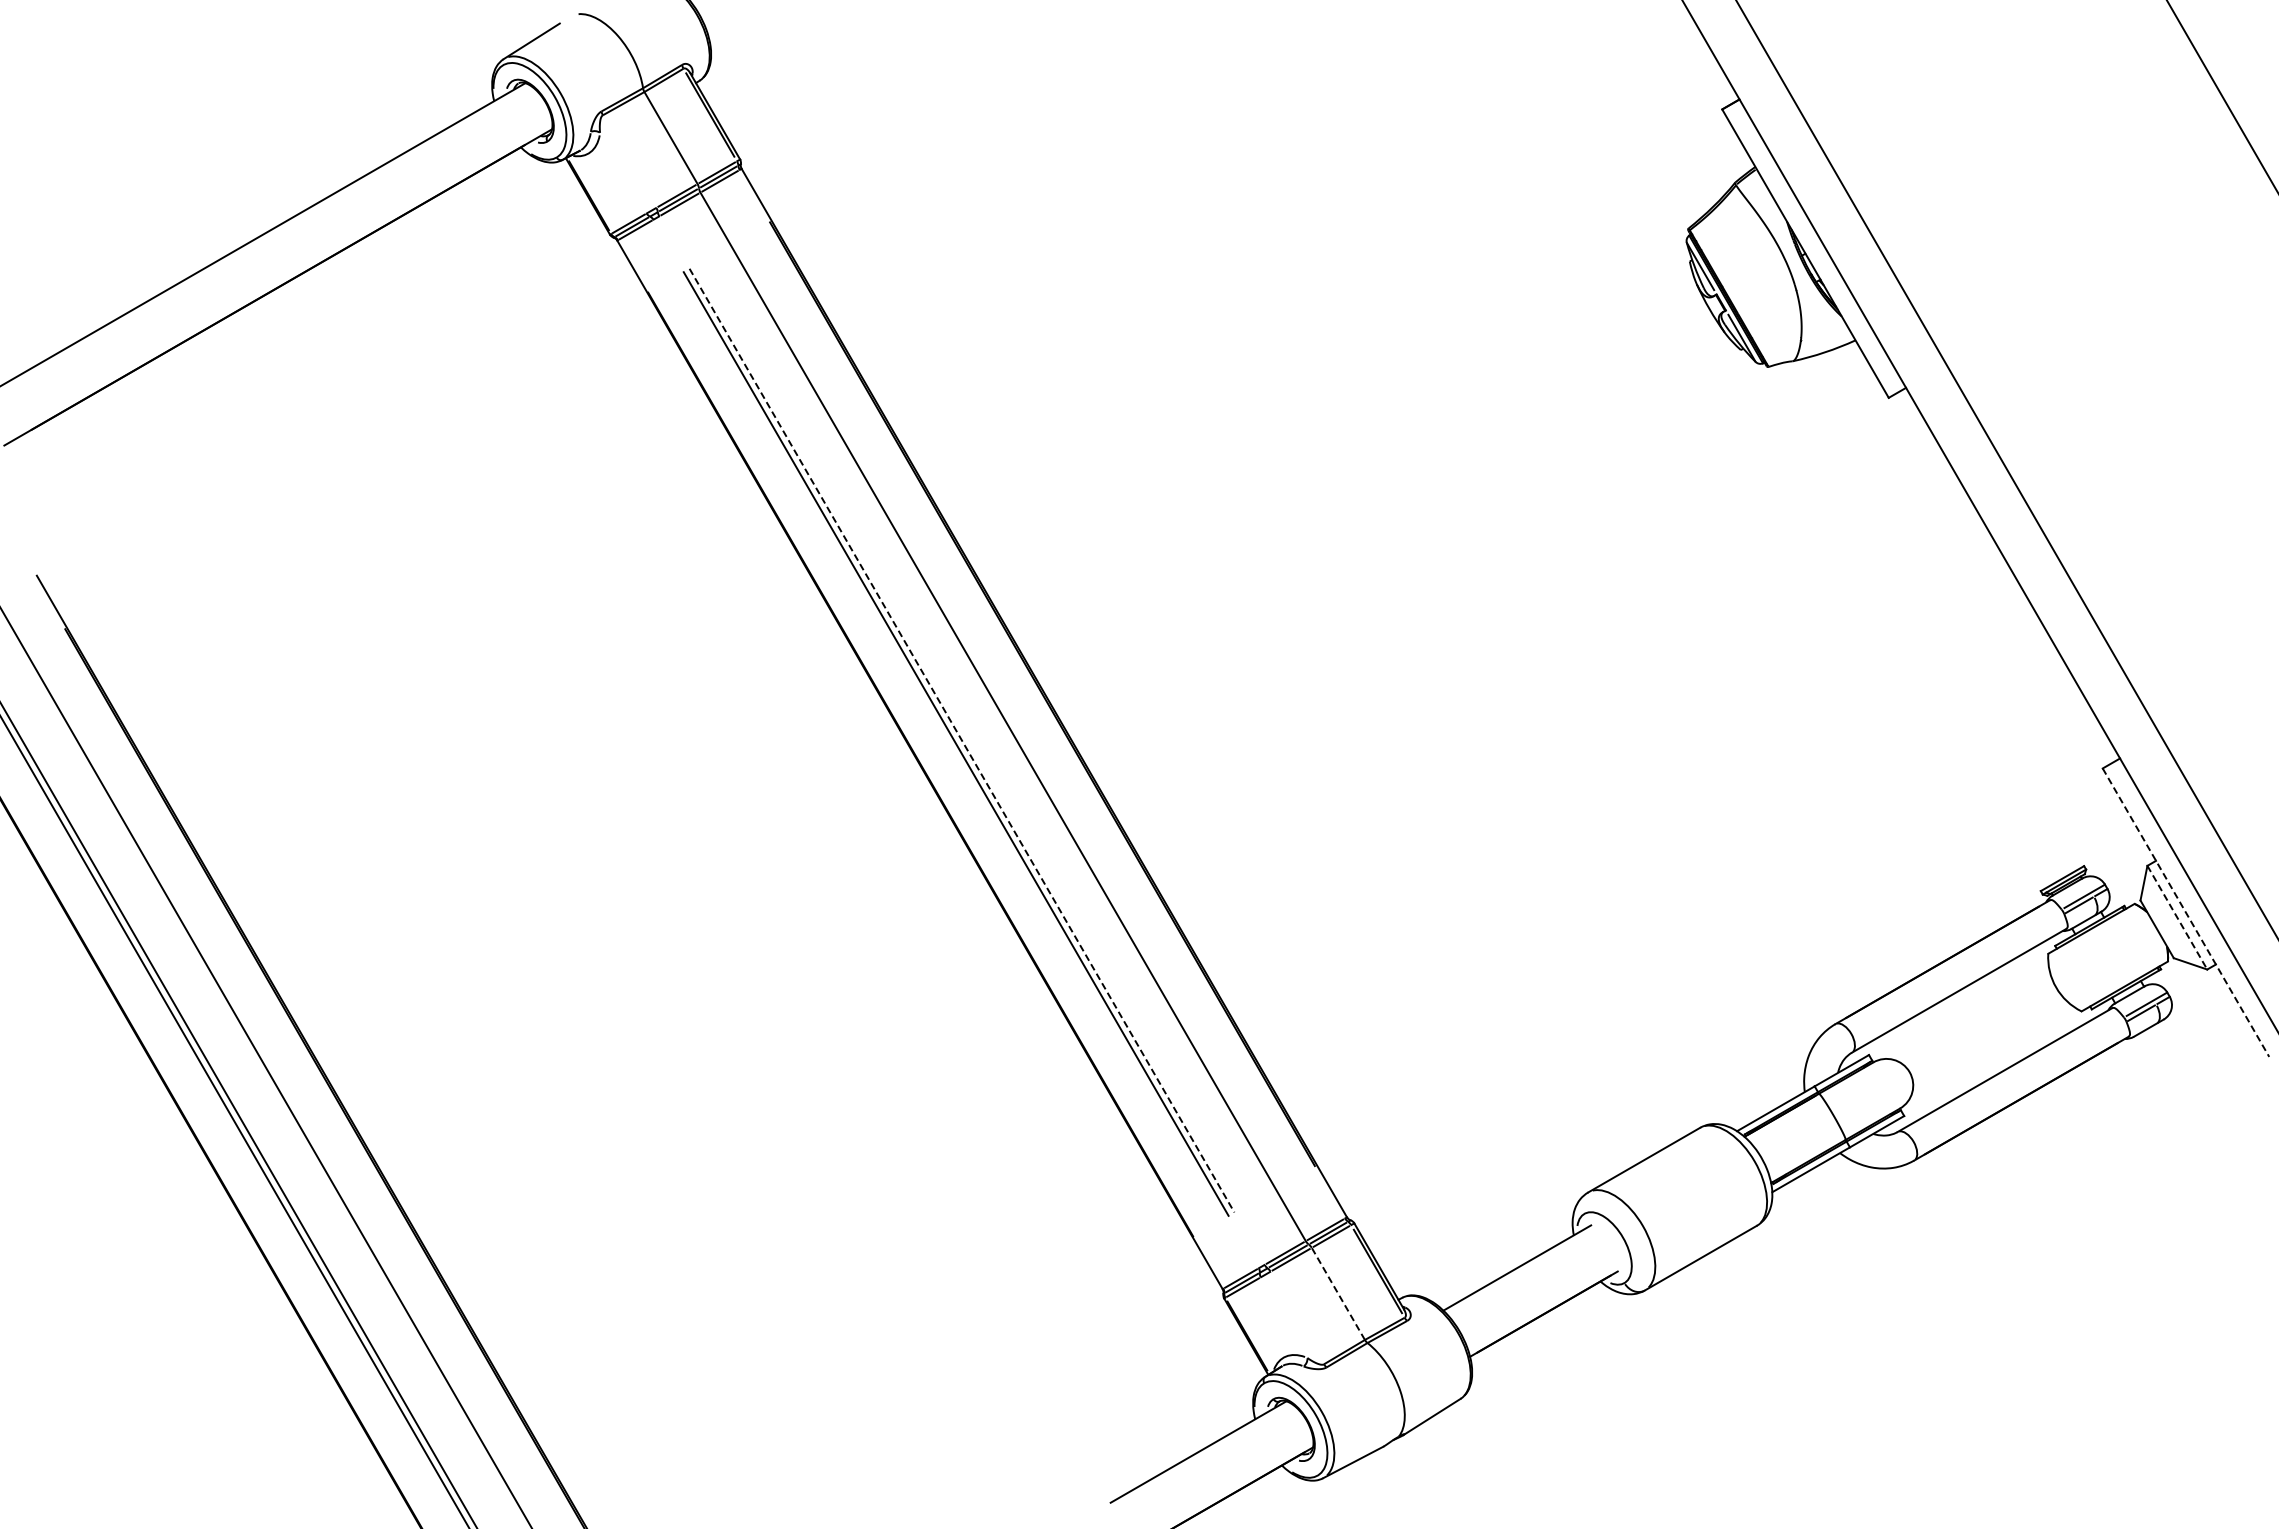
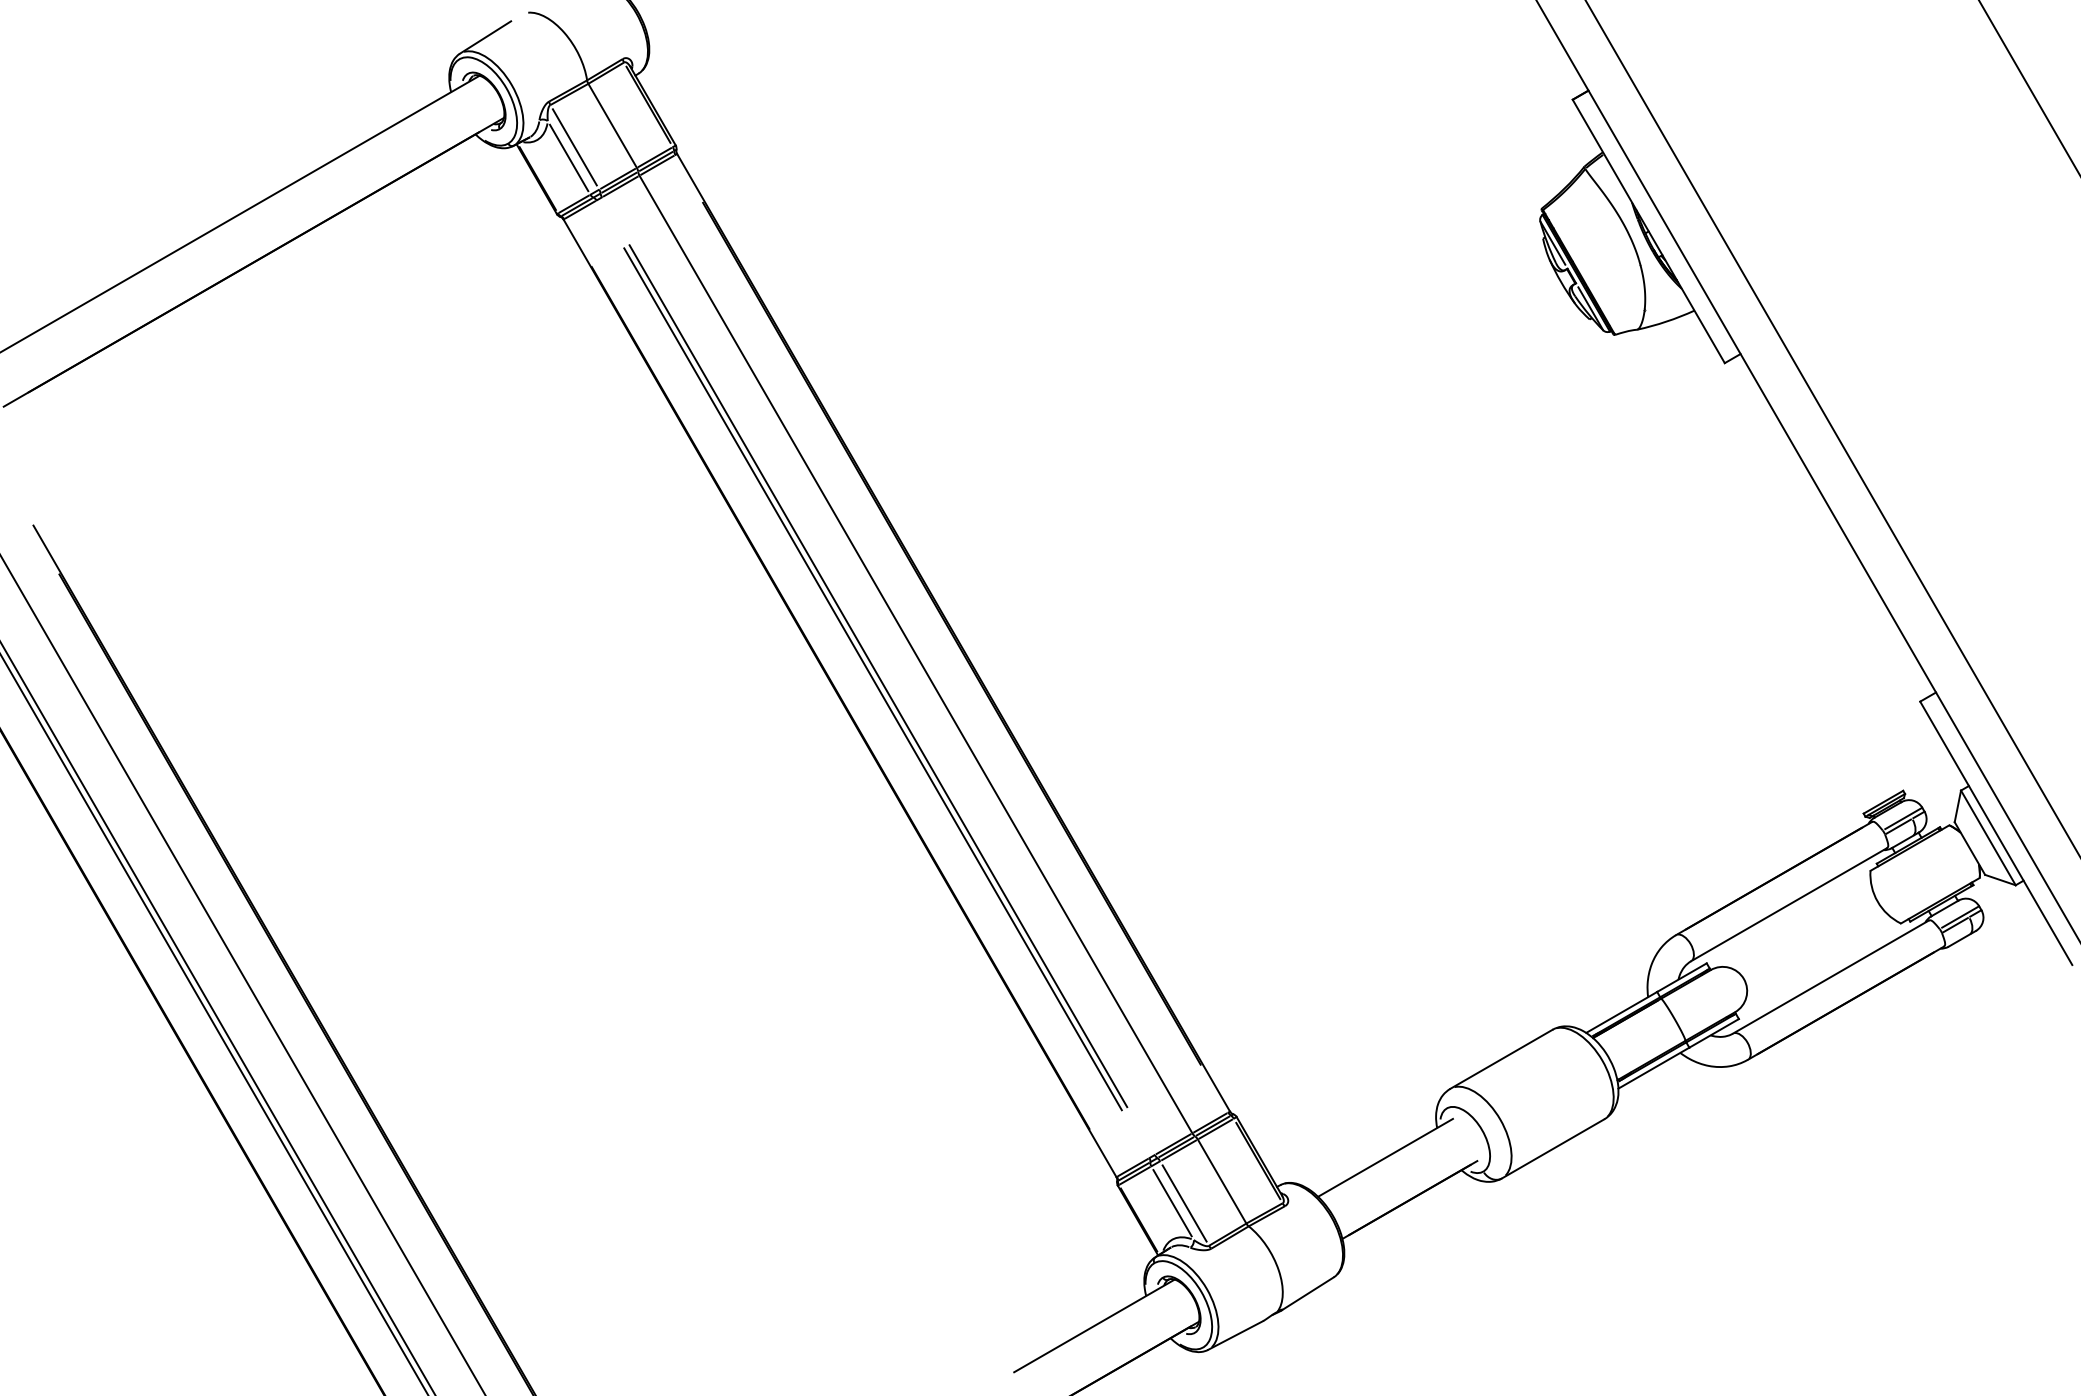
line: (629, 161) -> (574, 147), added
line: (623, 172) -> (569, 157), added
line: (962, 740) -> (878, 676), dashed -> solid
line: (2185, 912) -> (1995, 833), dashed -> solid
line: (2177, 917) -> (1988, 837), dashed -> solid
line: (1338, 1293) -> (1222, 1181), dashed -> solid
line: (1284, 1317) -> (1172, 1203), added
line: (1297, 1317) -> (1184, 1203), added

